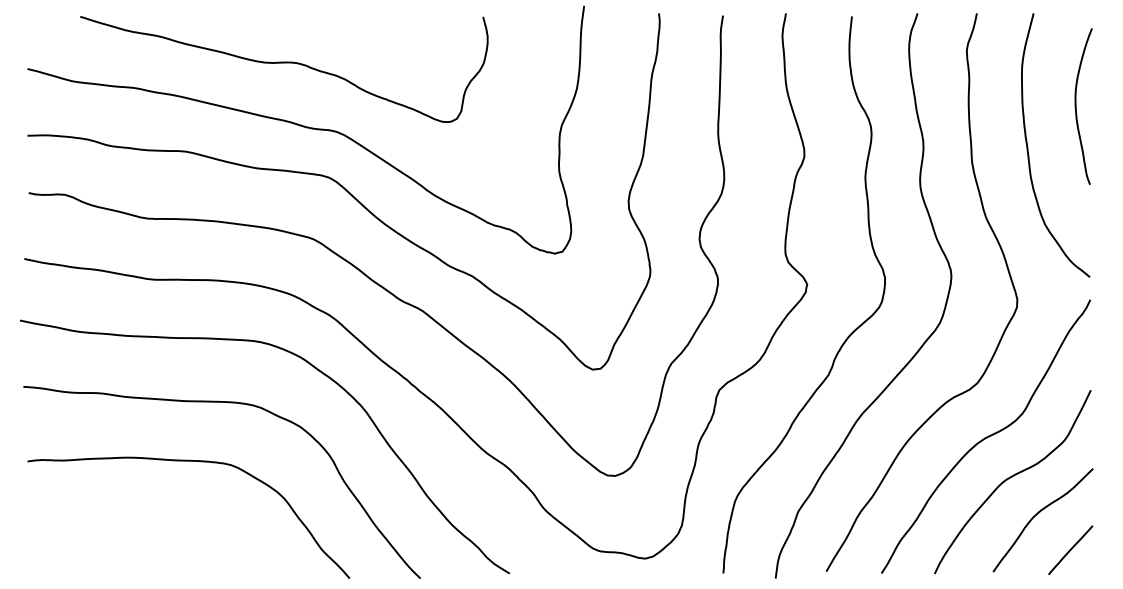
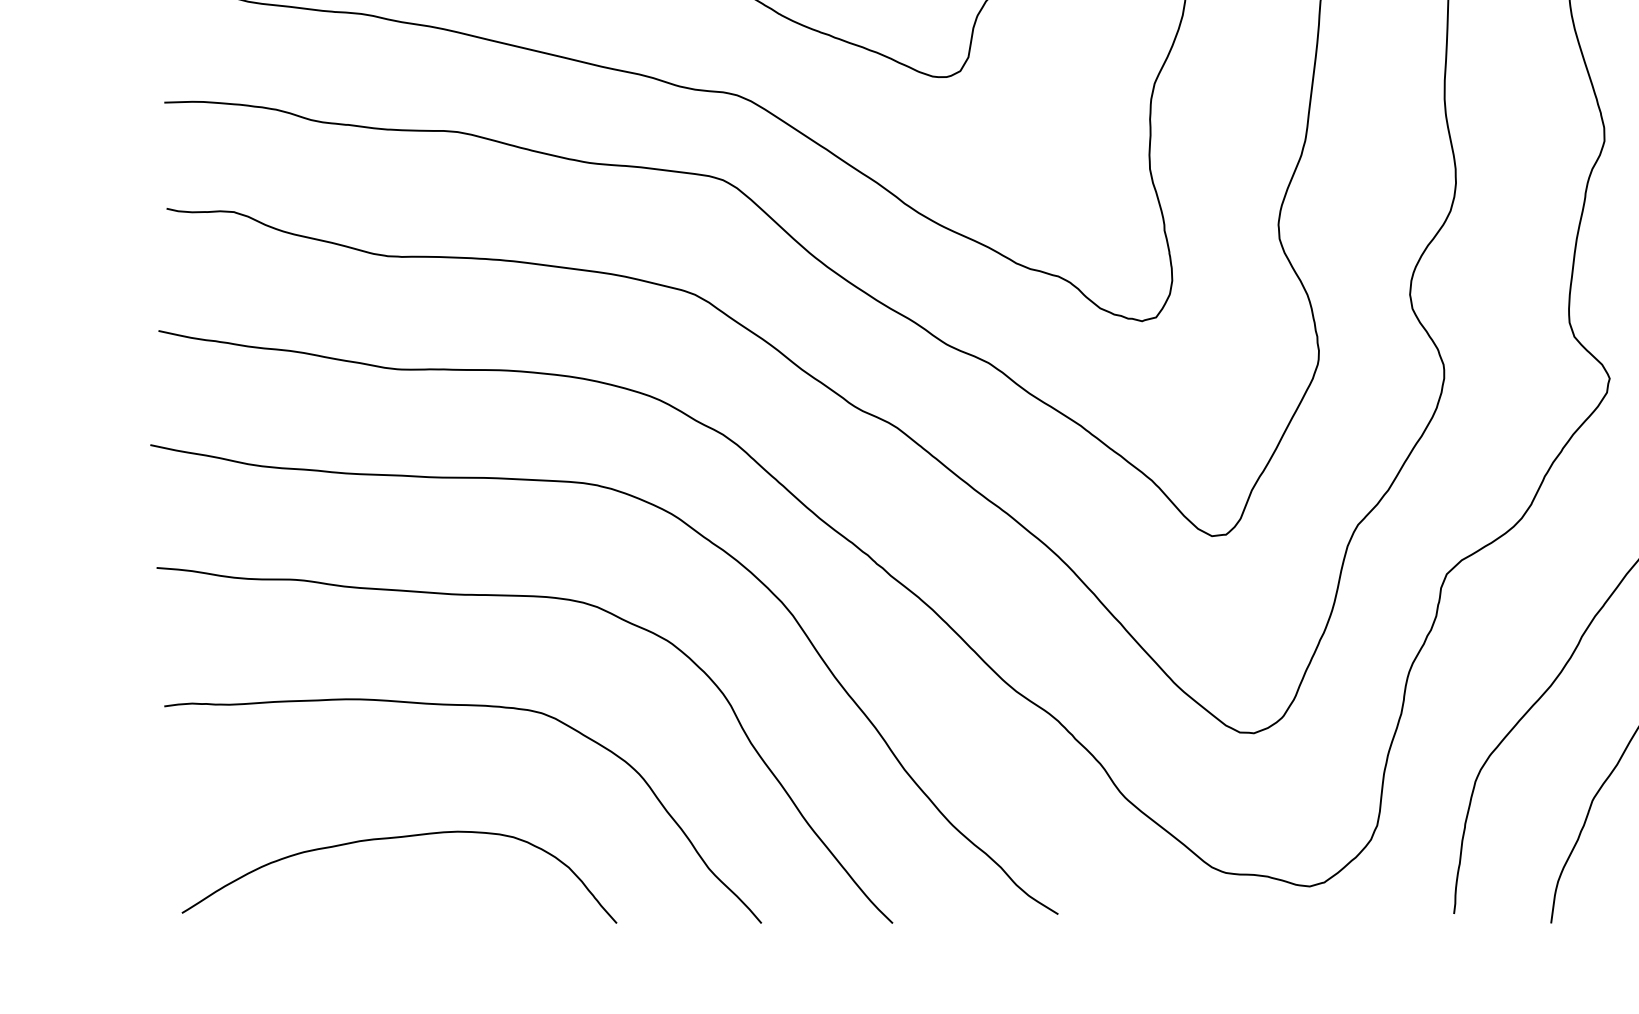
curve: (152, 533) -> (396, 839), added

